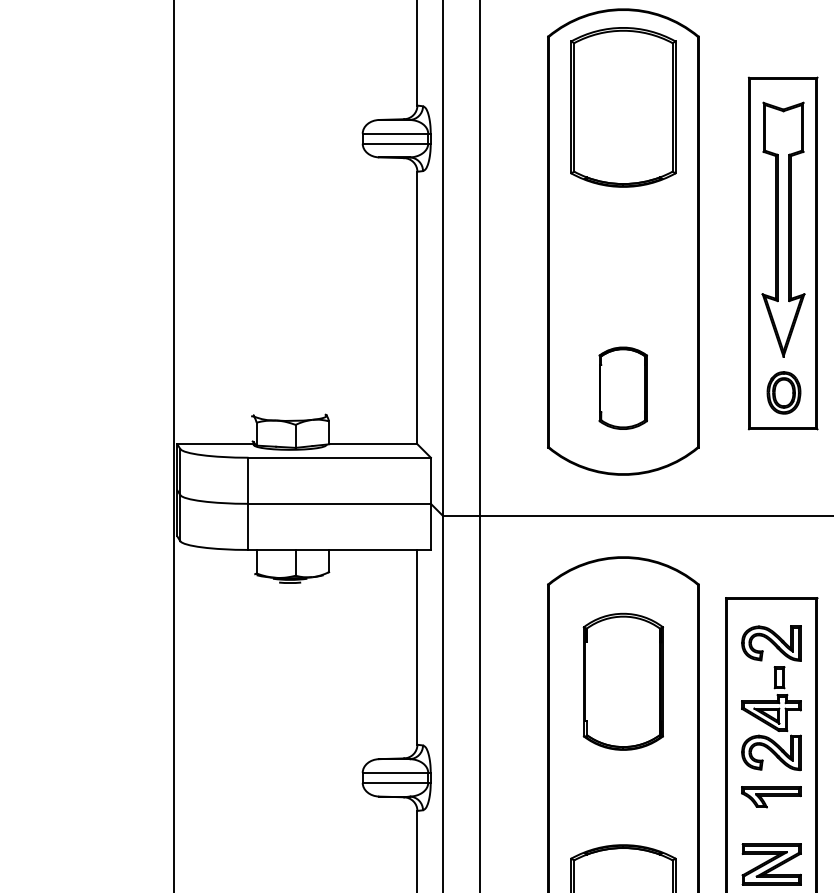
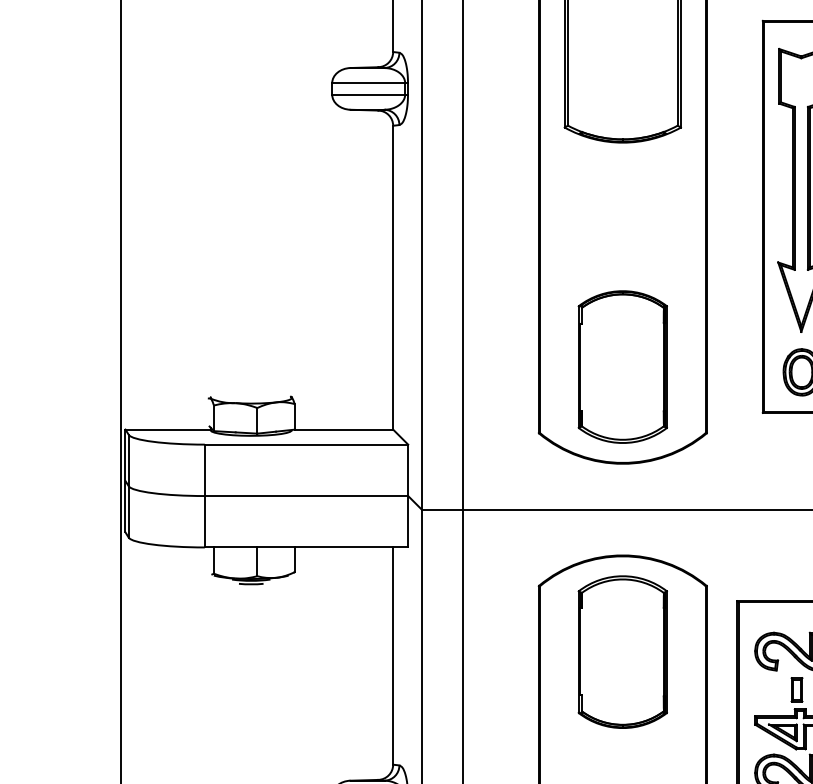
part: (622, 388) -> (621, 367), size x1.67
part: (622, 681) -> (621, 651), moved

